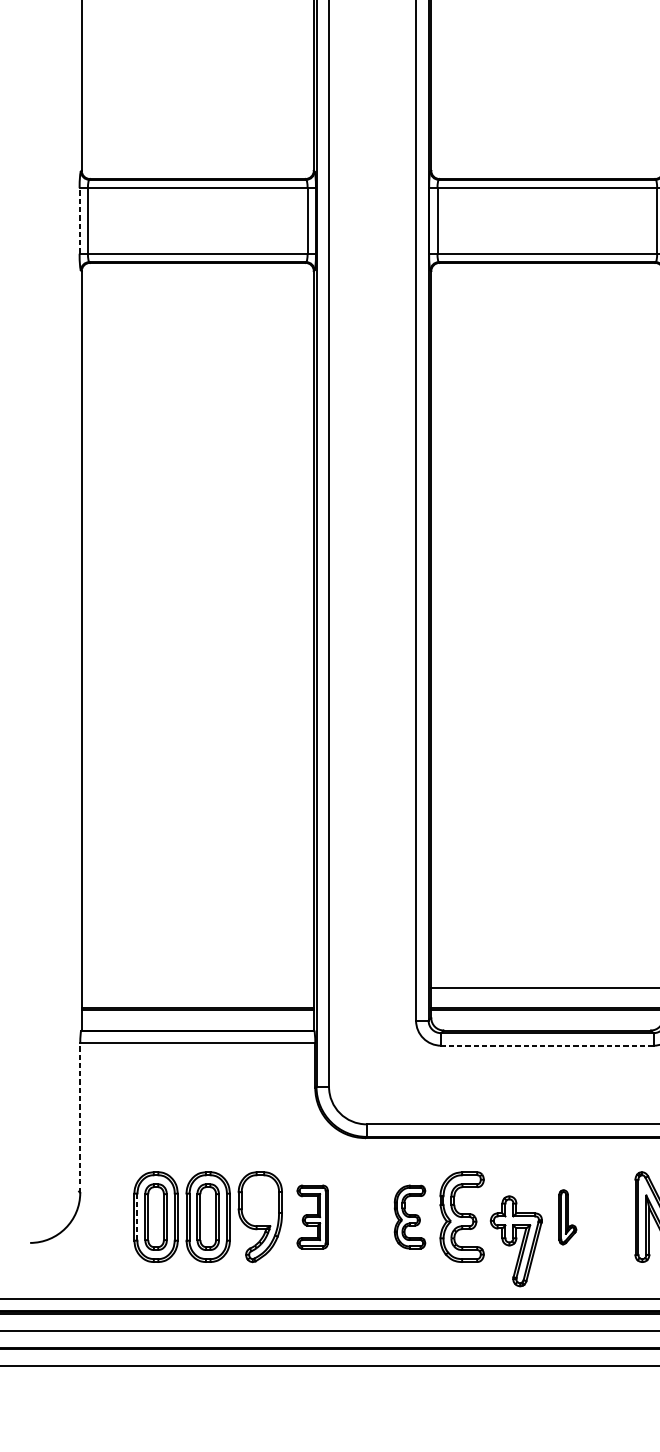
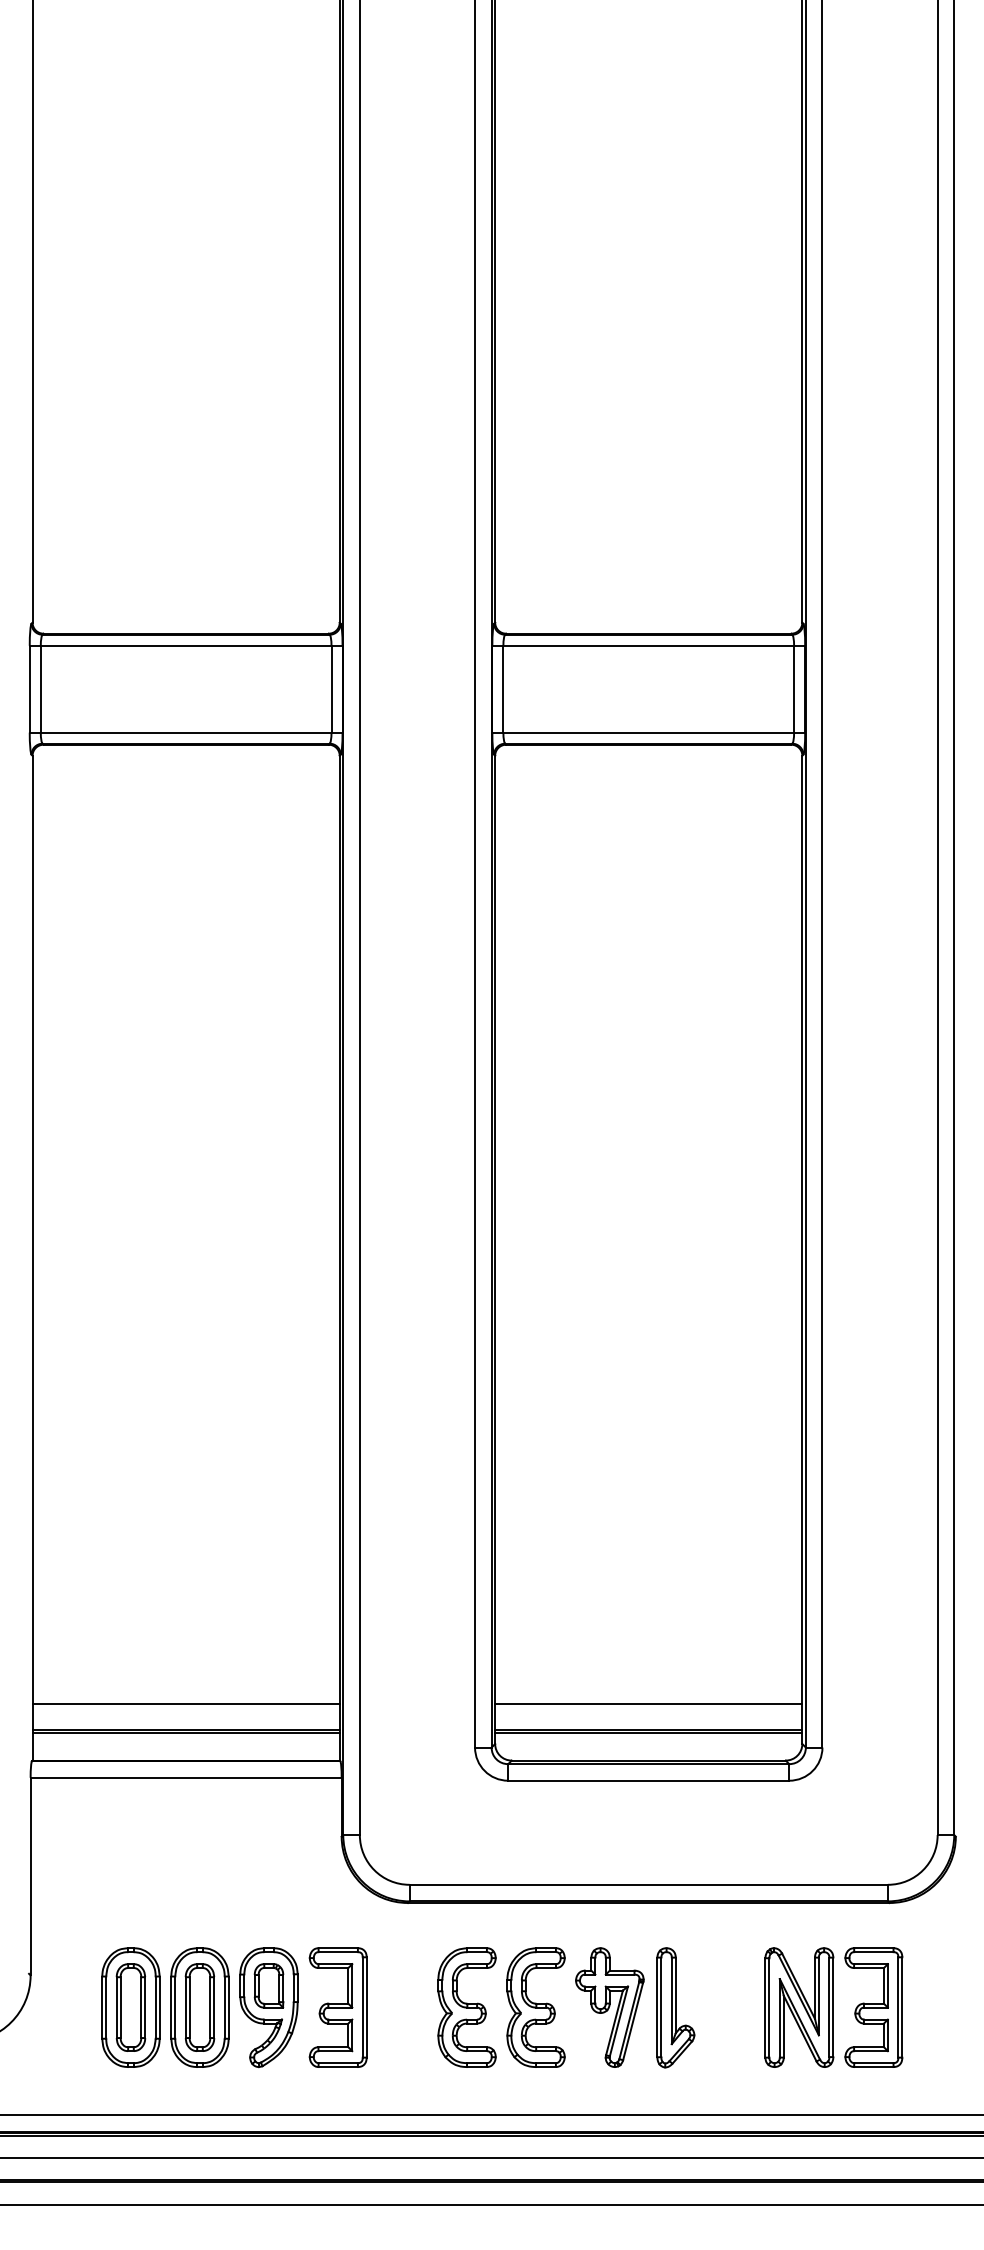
line: (79, 220) -> (29, 688), dashed -> solid
line: (197, 987) -> (185, 1703), added
line: (547, 1045) -> (648, 1780), dashed -> solid
line: (80, 1118) -> (30, 1876), dashed -> solid
part: (260, 1200) -> (268, 1985), added
line: (137, 1217) -> (106, 2007), dashed -> solid
part: (312, 1217) -> (337, 2007), size x1.43
part: (409, 1217) -> (466, 2007), size x1.43
part: (567, 1217) -> (675, 2007), size x1.67
part: (516, 1241) -> (609, 2007), moved

